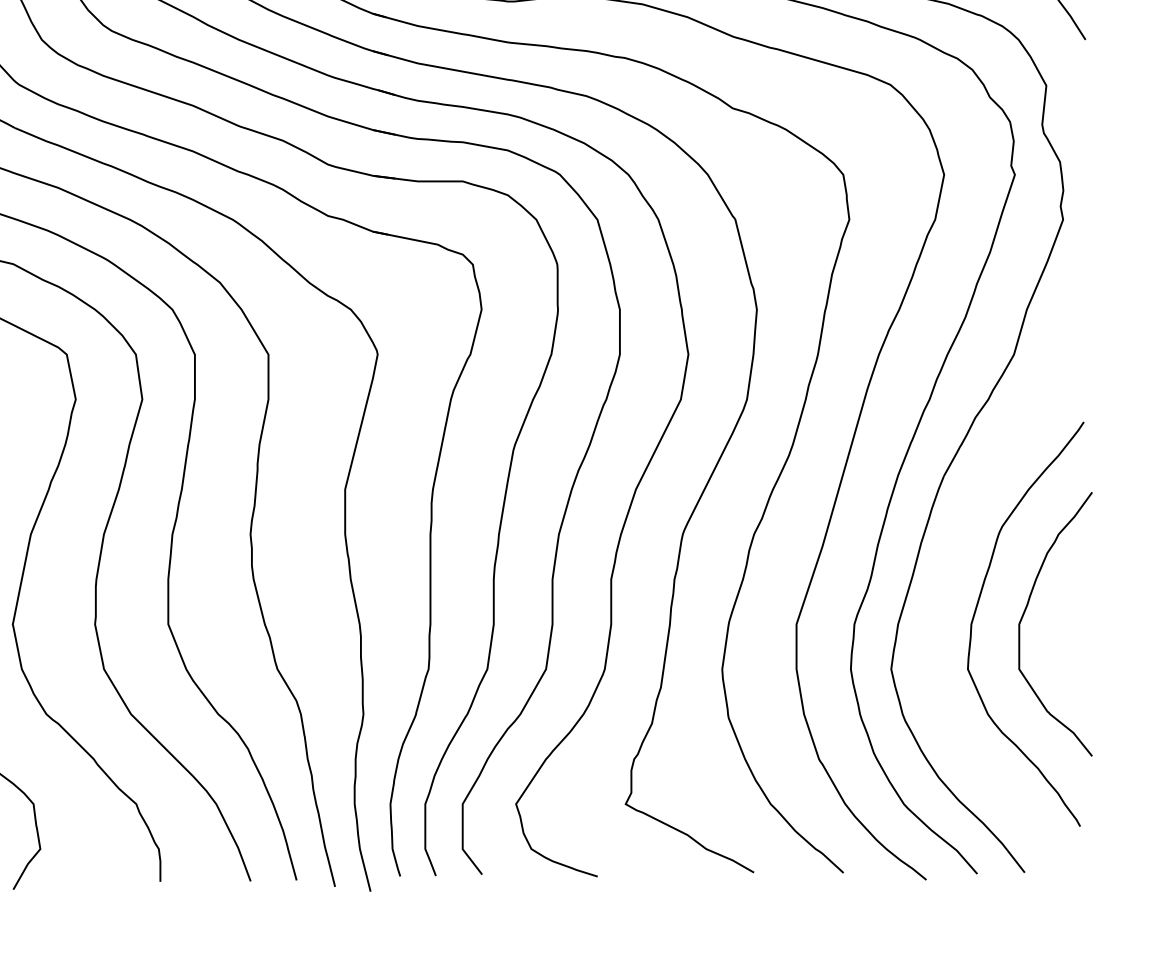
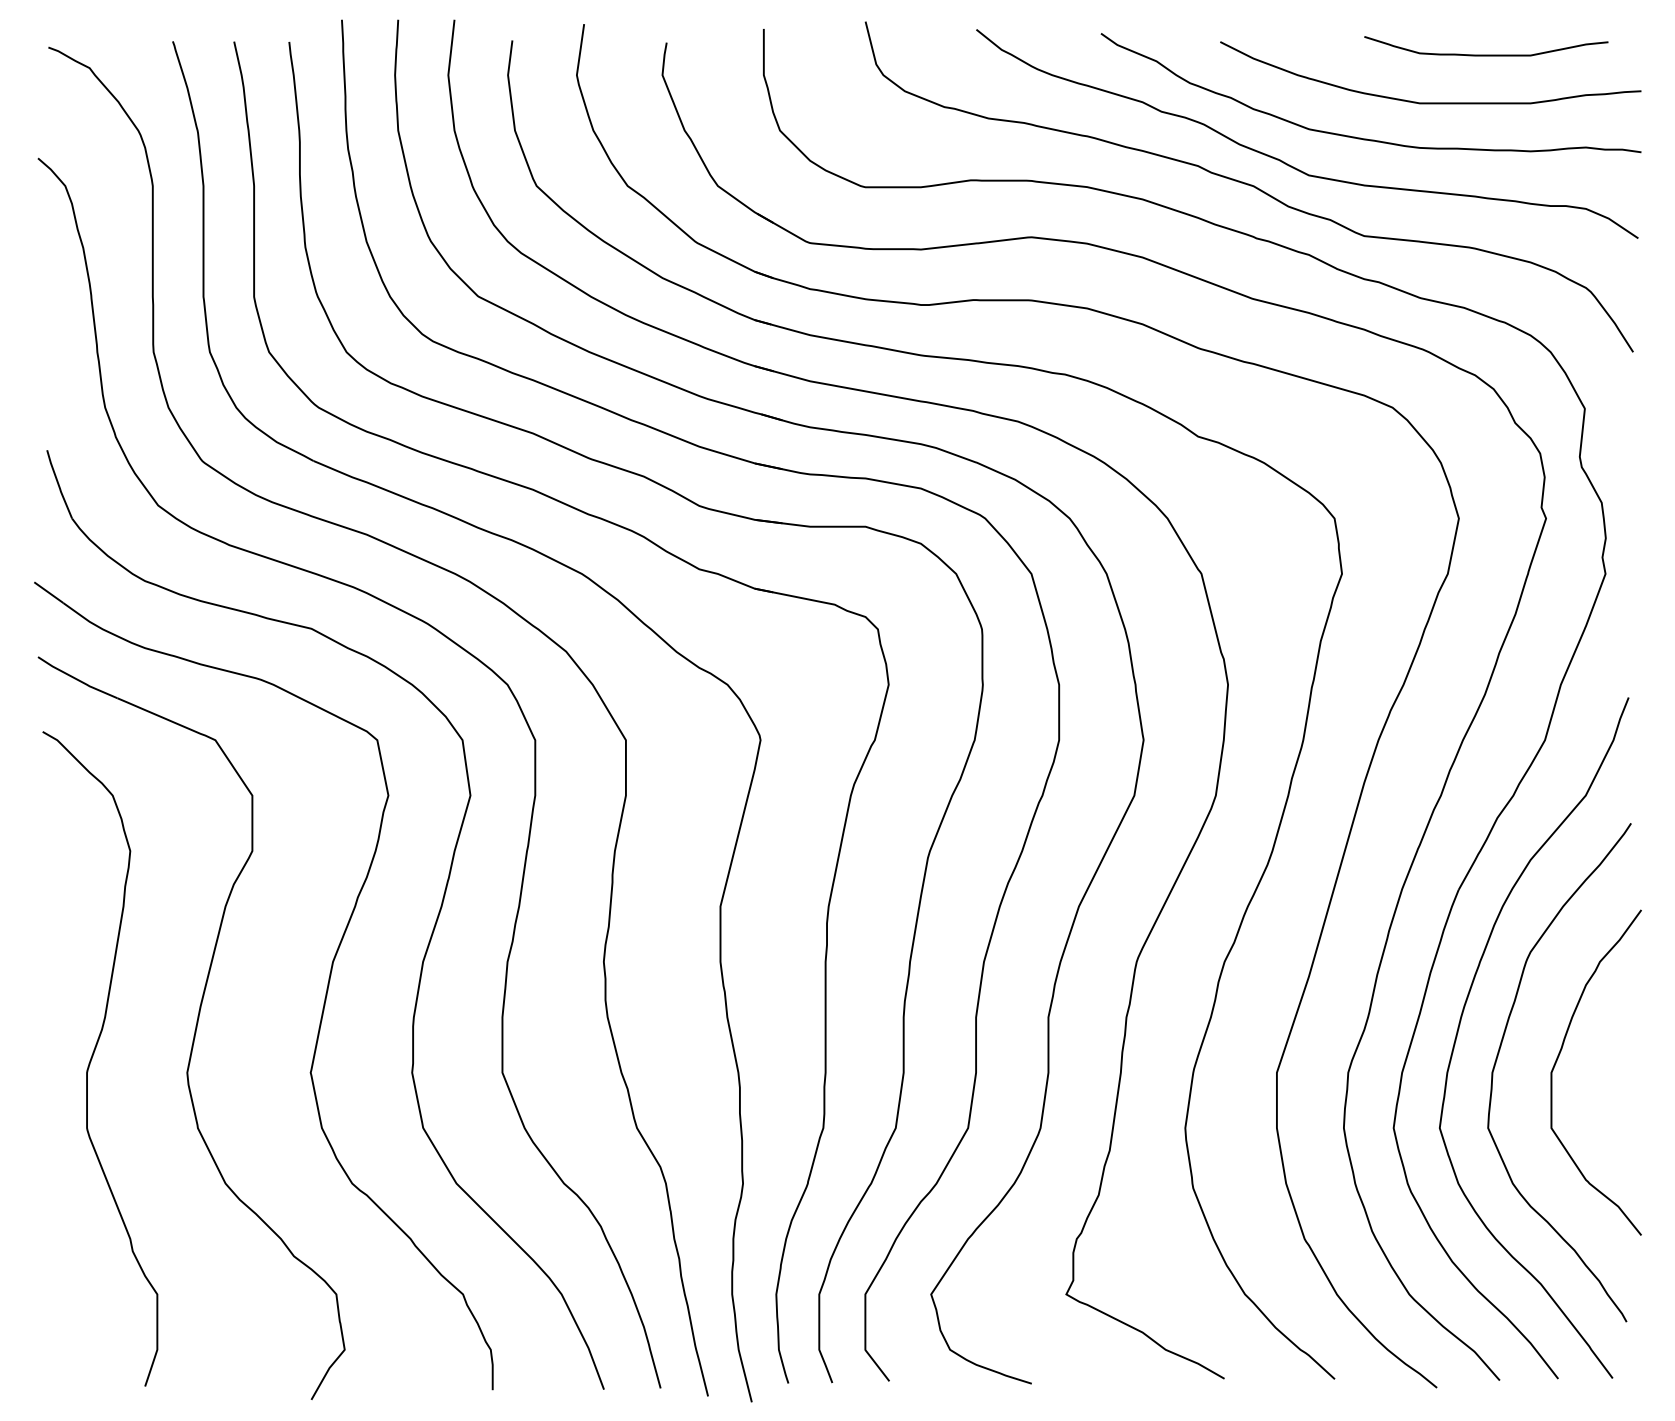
curve: (947, 579) -> (1462, 1017), added

